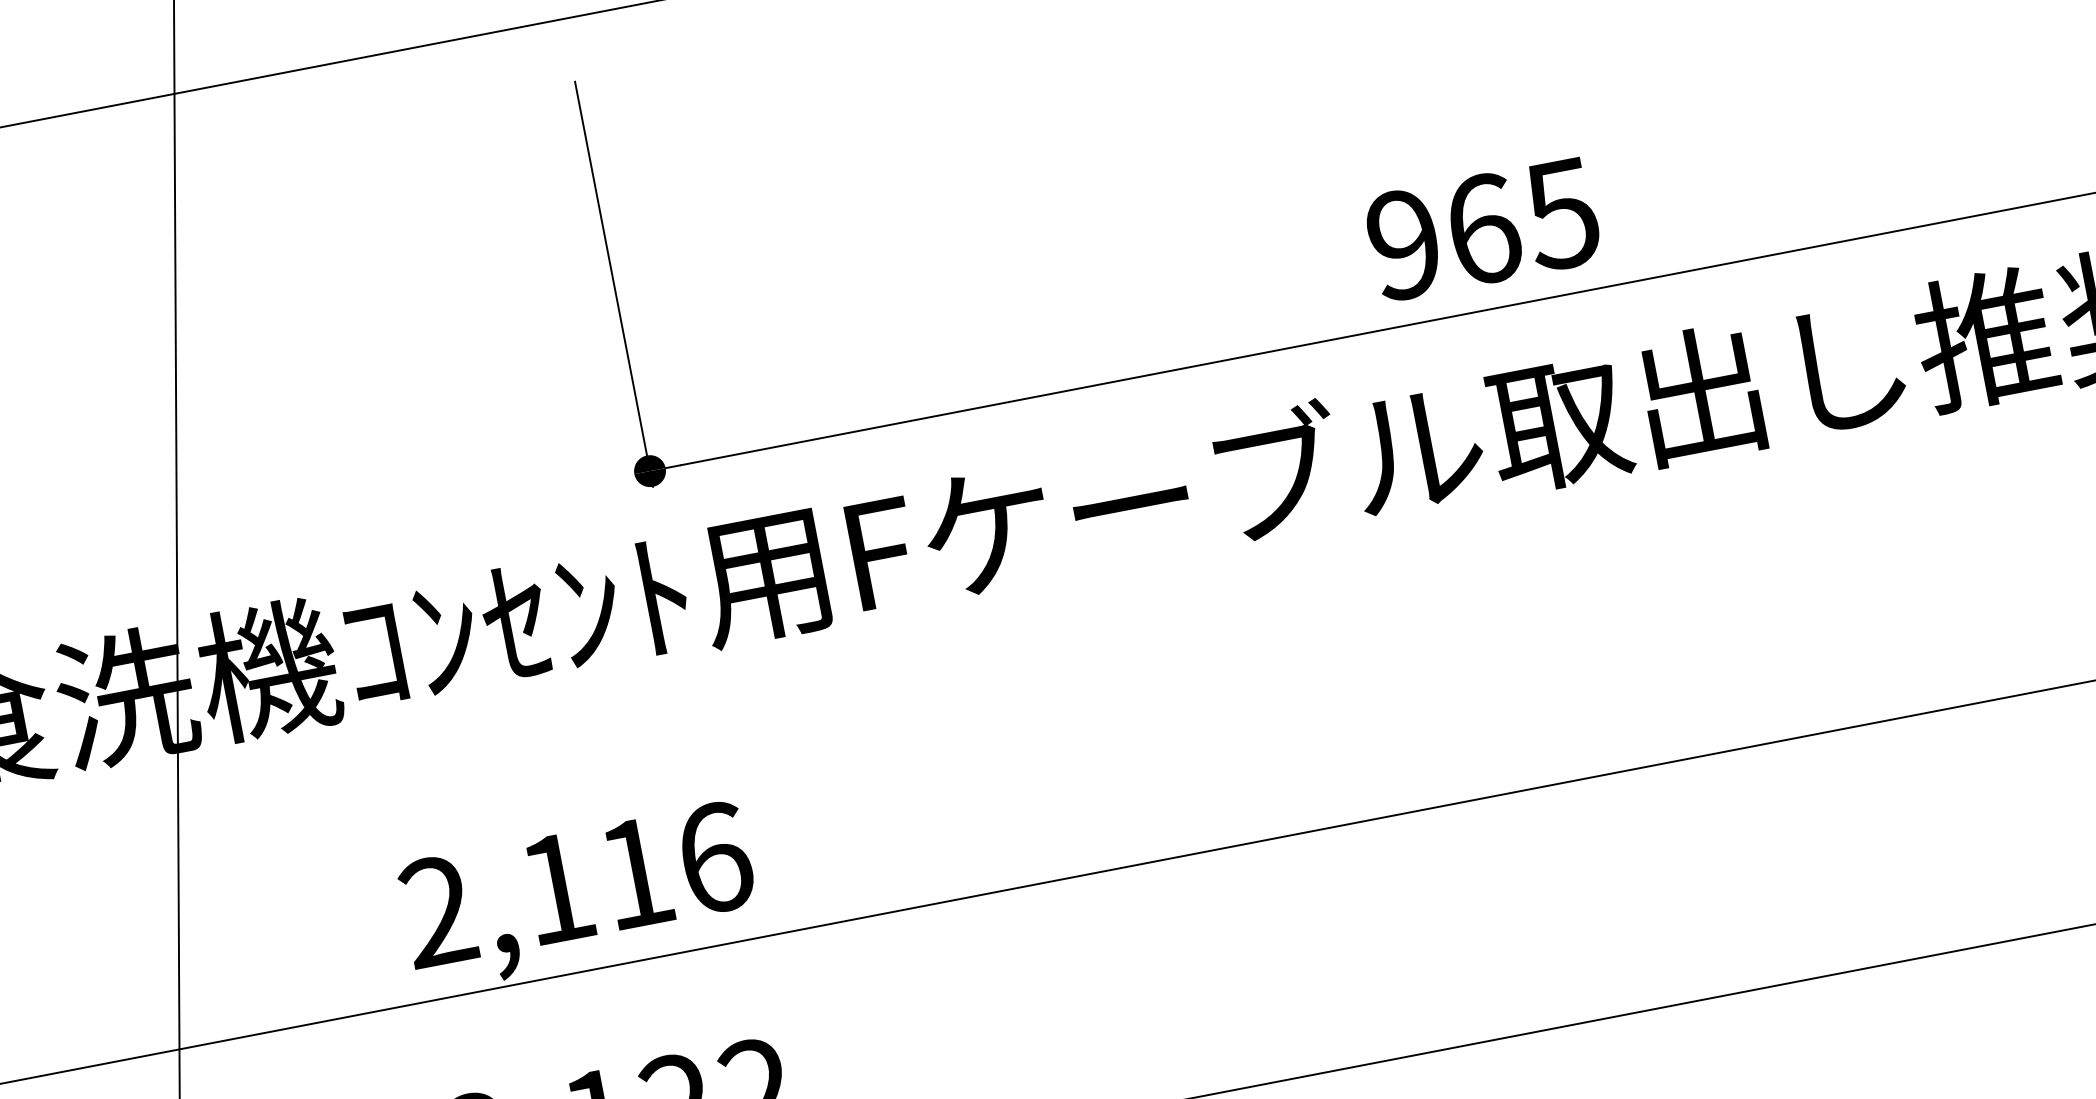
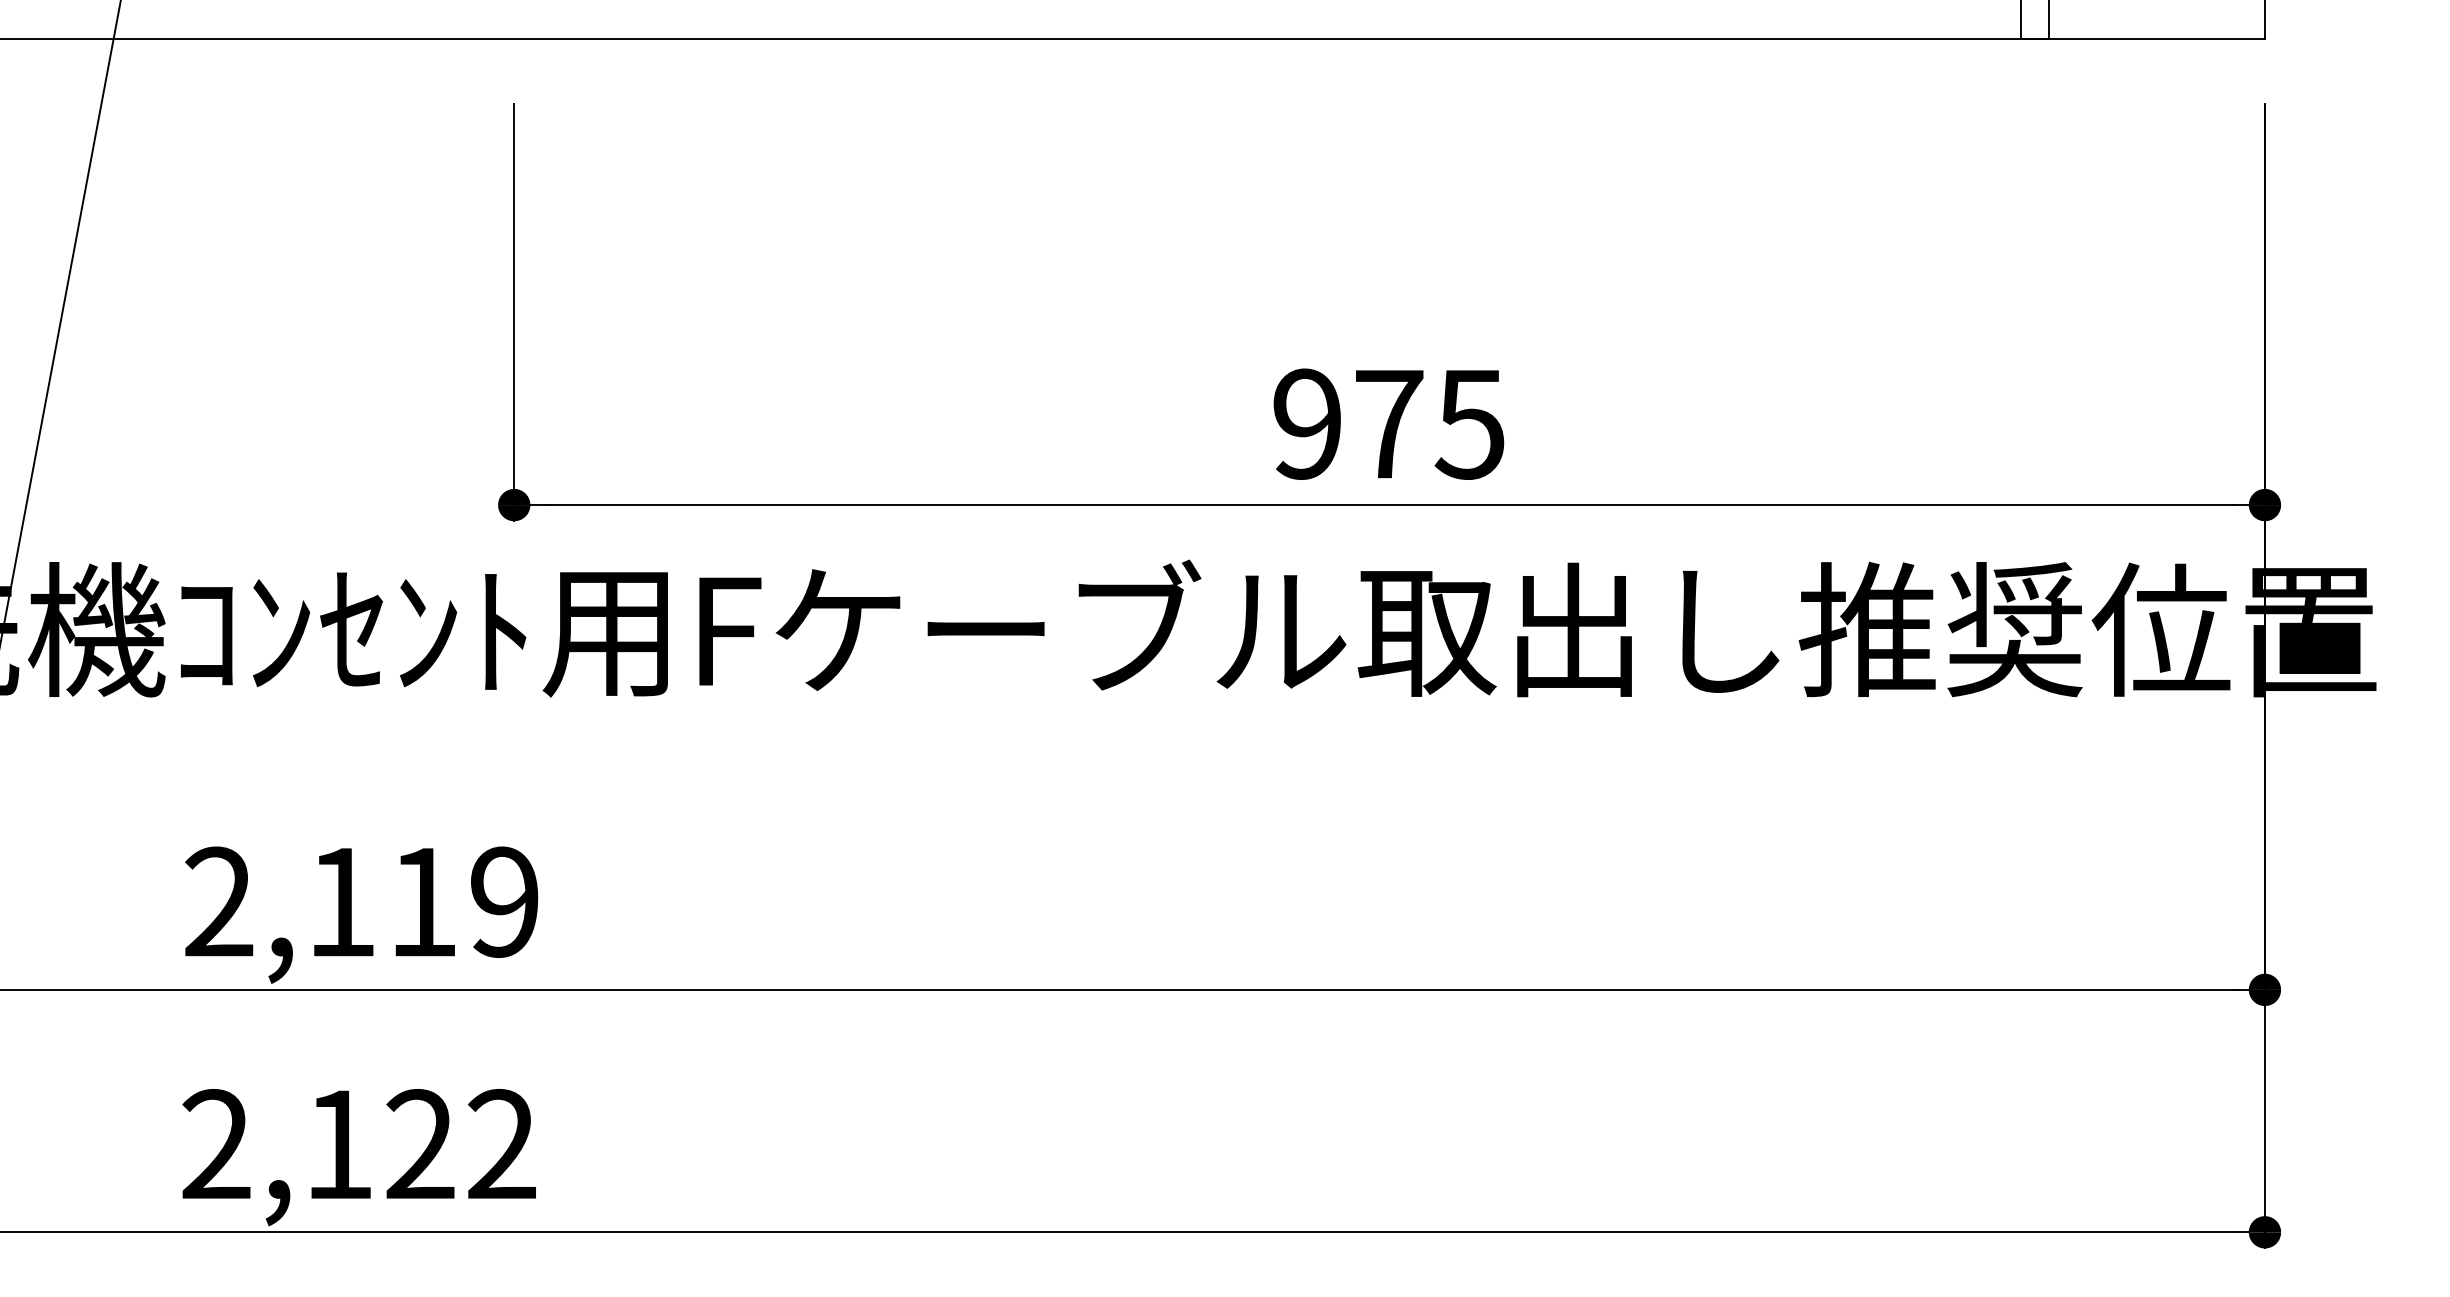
text: (1483, 228) -> (1389, 423), 965 -> 975
text: (715, 857) -> (505, 901), 2,116 -> 2,119

